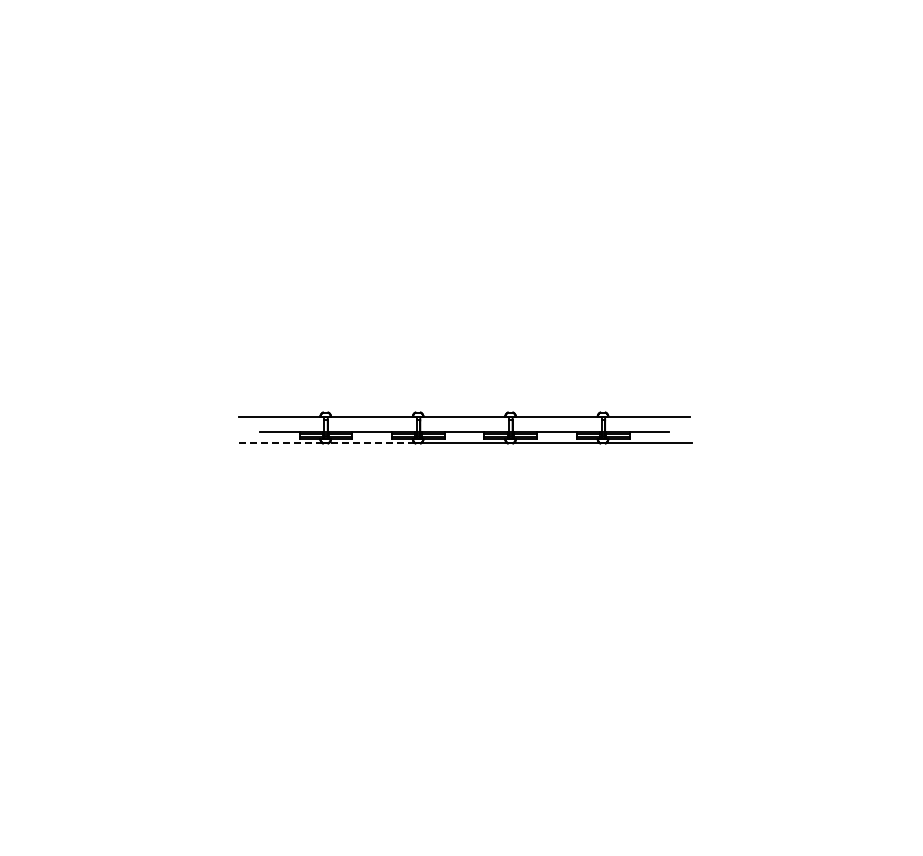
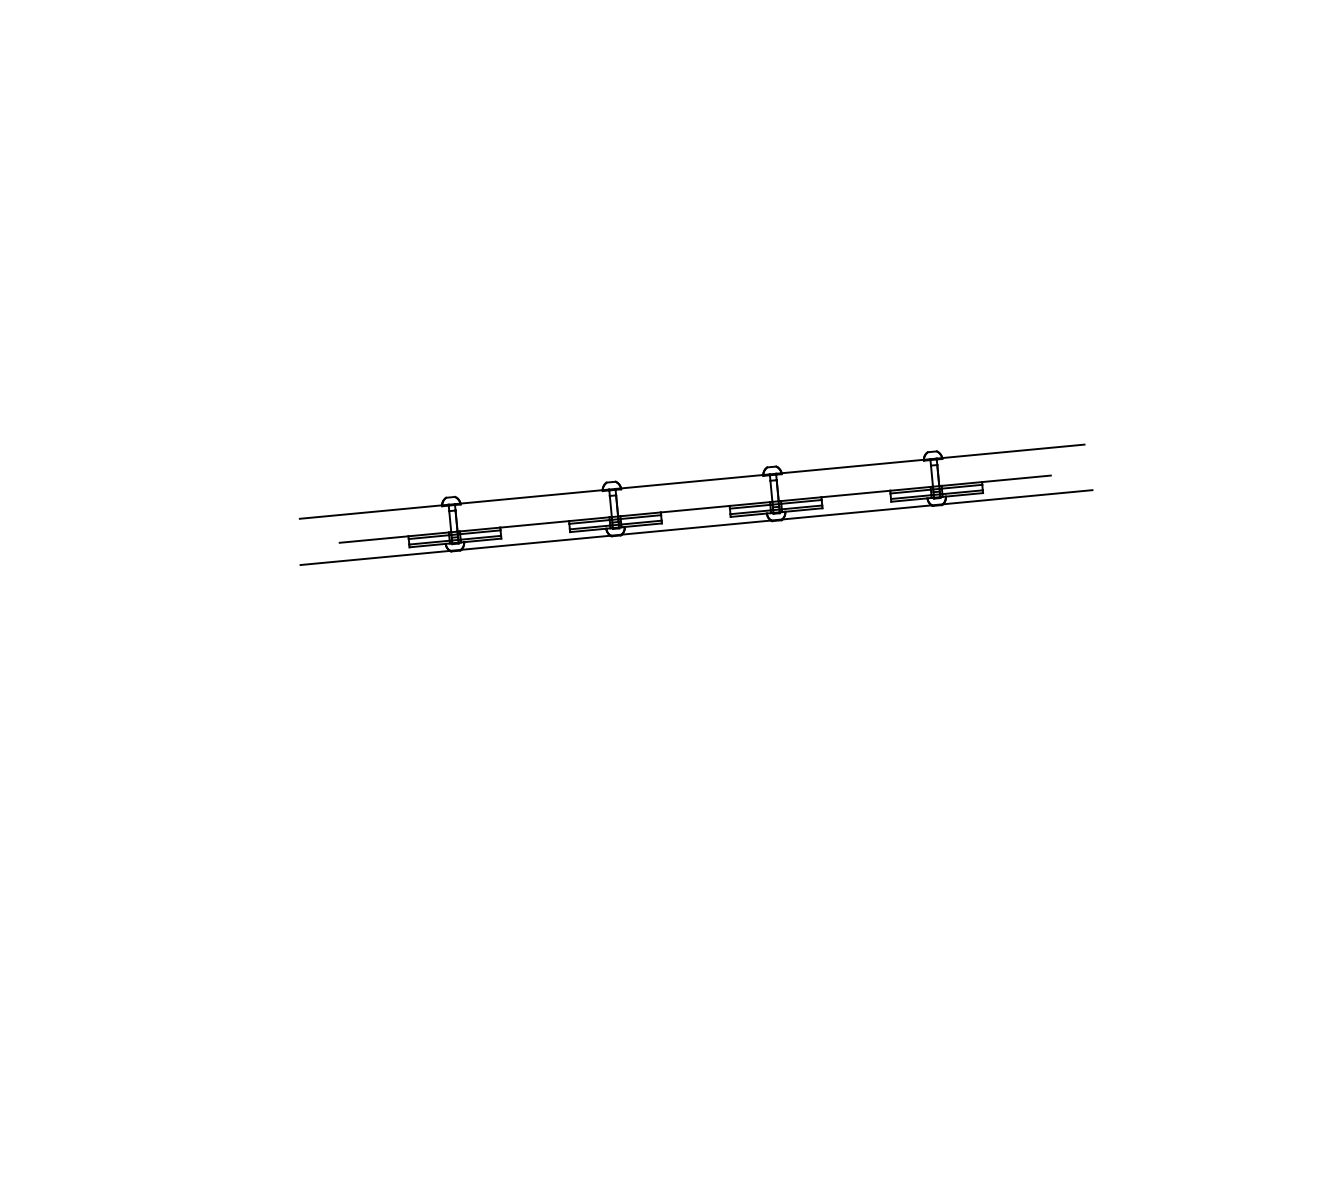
line: (279, 443) -> (375, 558), dashed -> solid
line: (371, 443) -> (535, 543), dashed -> solid

